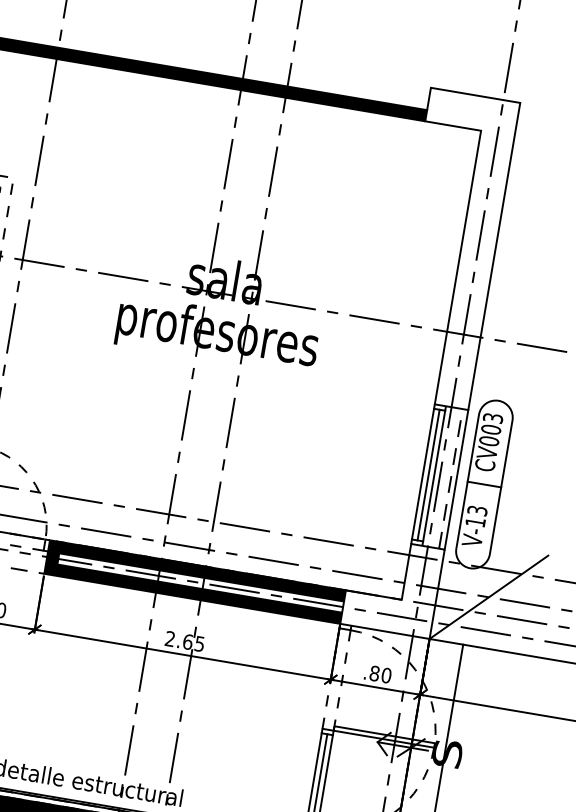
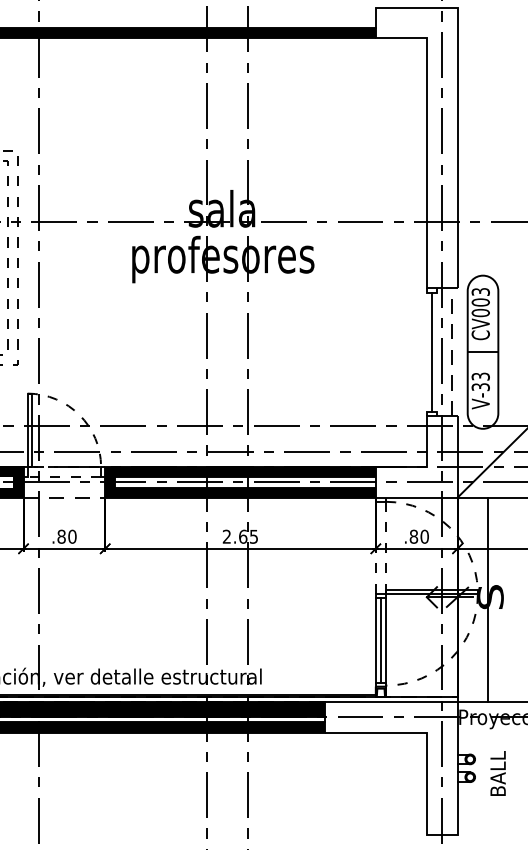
line: (422, 473) -> (426, 351), removed
line: (434, 475) -> (437, 351), removed
line: (456, 480) -> (457, 352), removed
text: (475, 522) -> (480, 387), V-13 -> V-33

